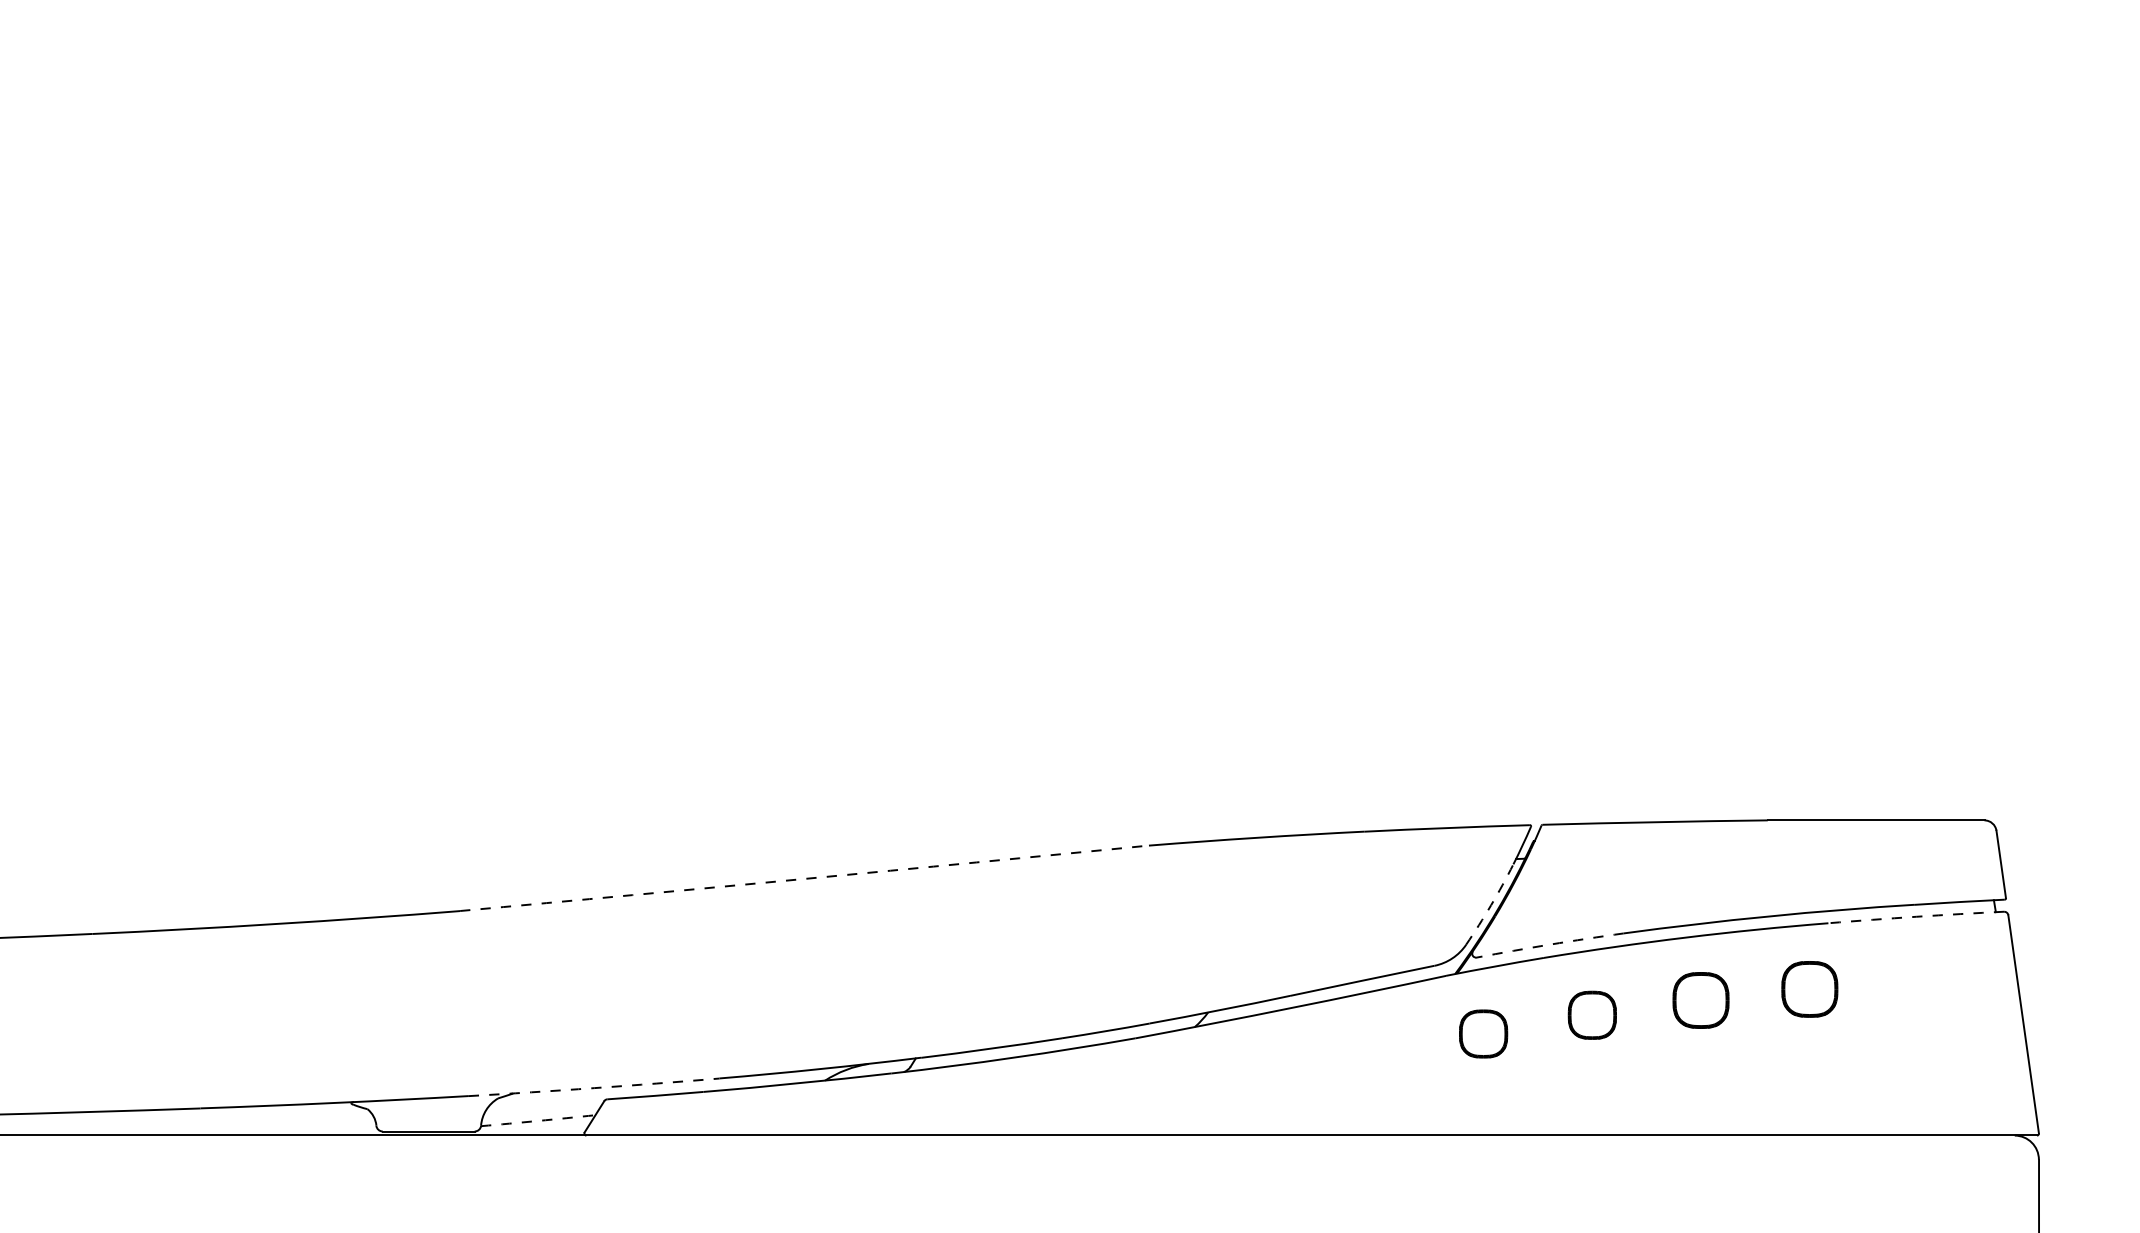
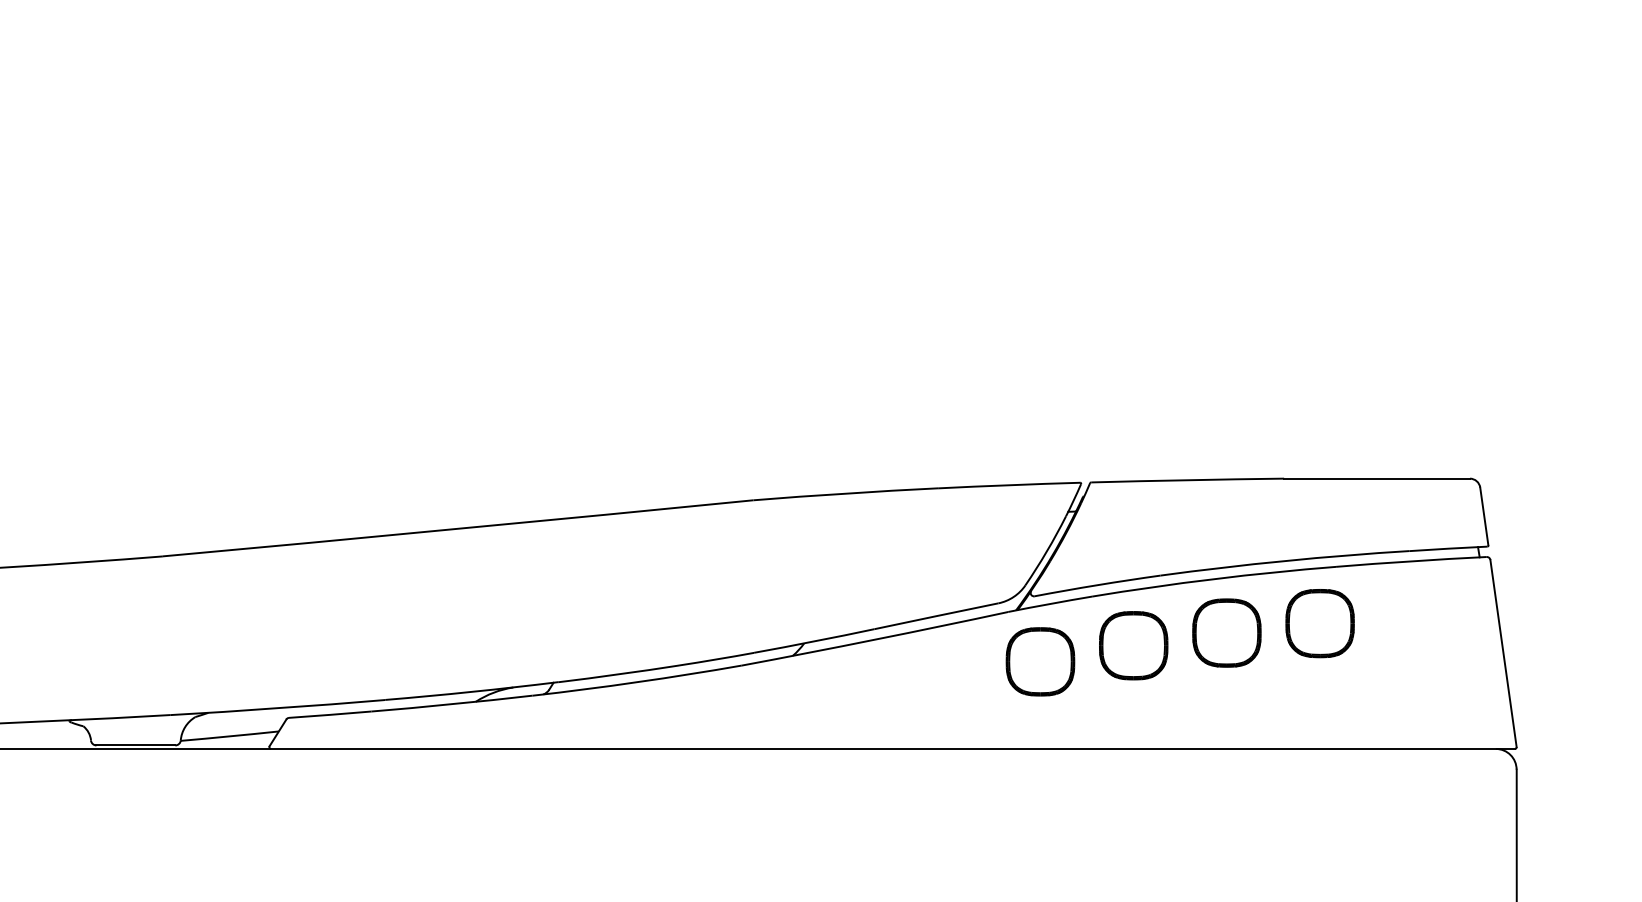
arc: (804, 878) -> (458, 528), dashed -> solid
arc: (1491, 905) -> (1047, 551), dashed -> solid
arc: (1916, 916) -> (1411, 561), dashed -> solid
arc: (1550, 944) -> (1097, 585), dashed -> solid
part: (1809, 989) -> (1319, 623), size x1.43
part: (1700, 1000) -> (1226, 633), size x1.43
part: (1592, 1015) -> (1133, 645), size x1.67
part: (1483, 1033) -> (1040, 661), size x1.67
arc: (594, 1088) -> (278, 708), dashed -> solid
arc: (538, 1120) -> (230, 736), dashed -> solid

